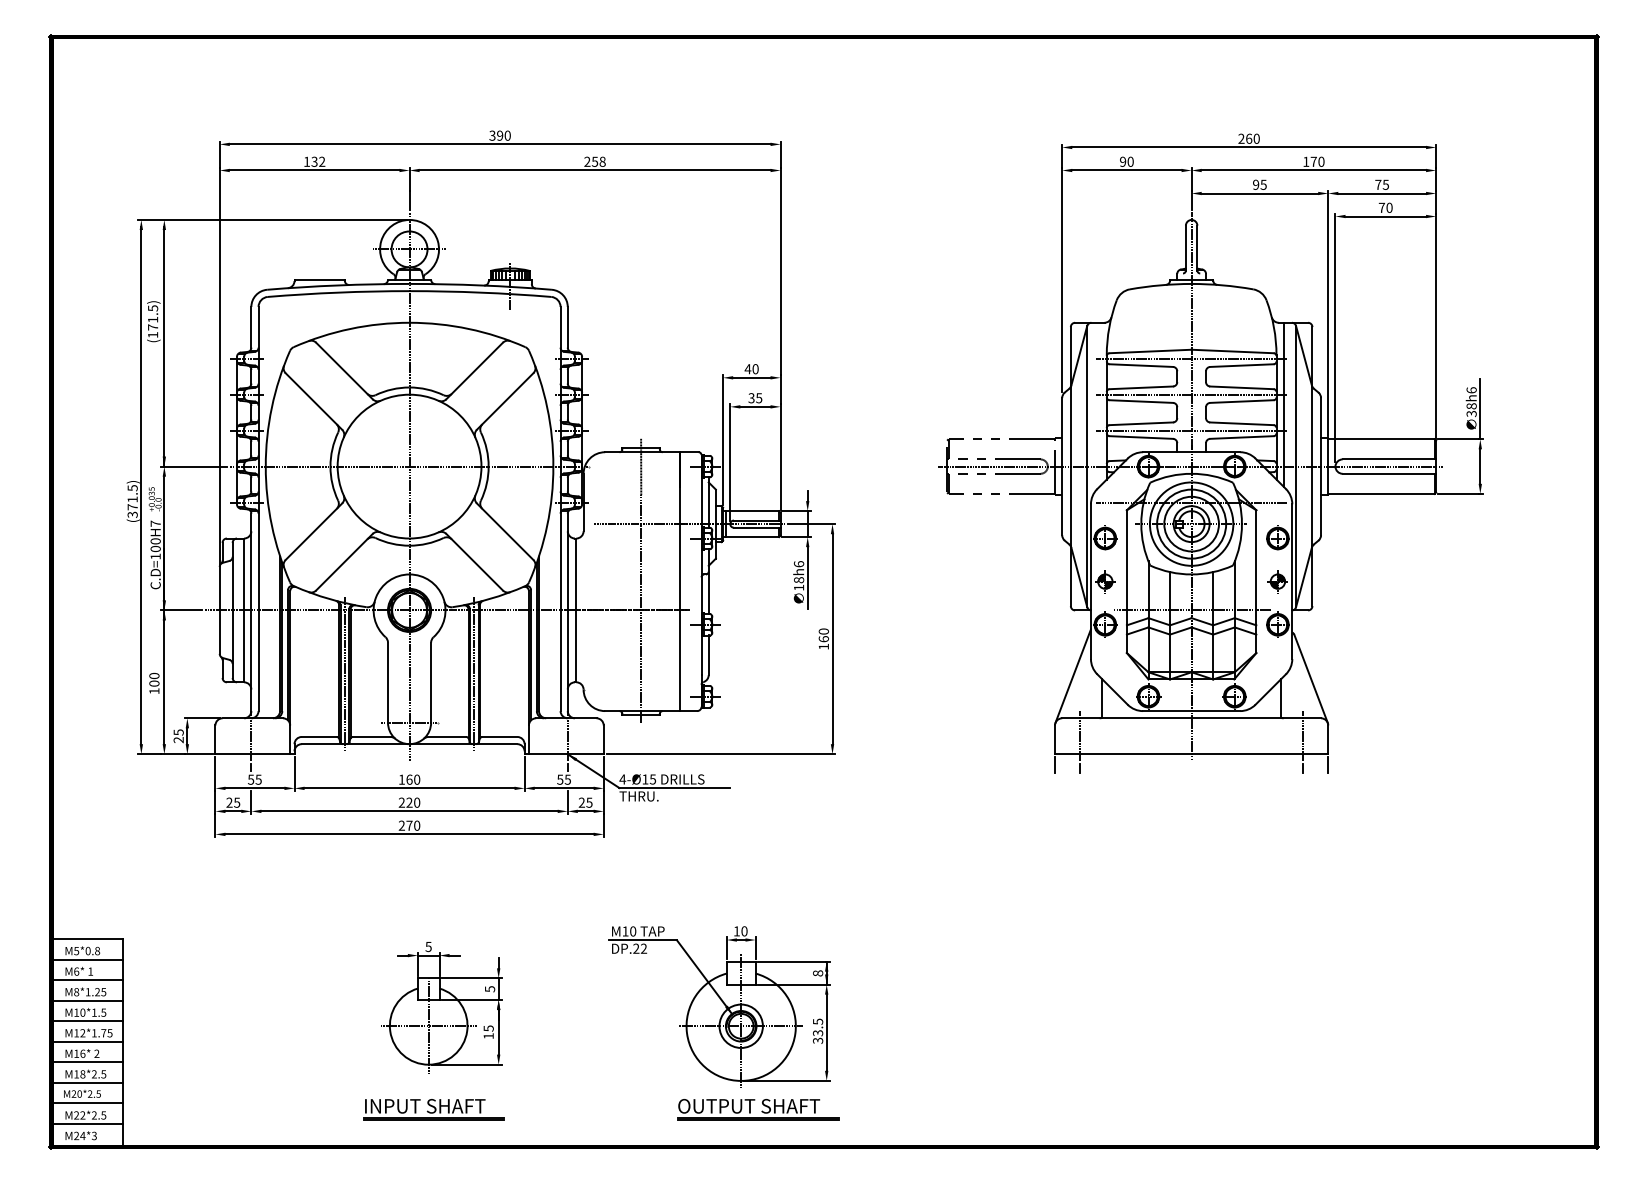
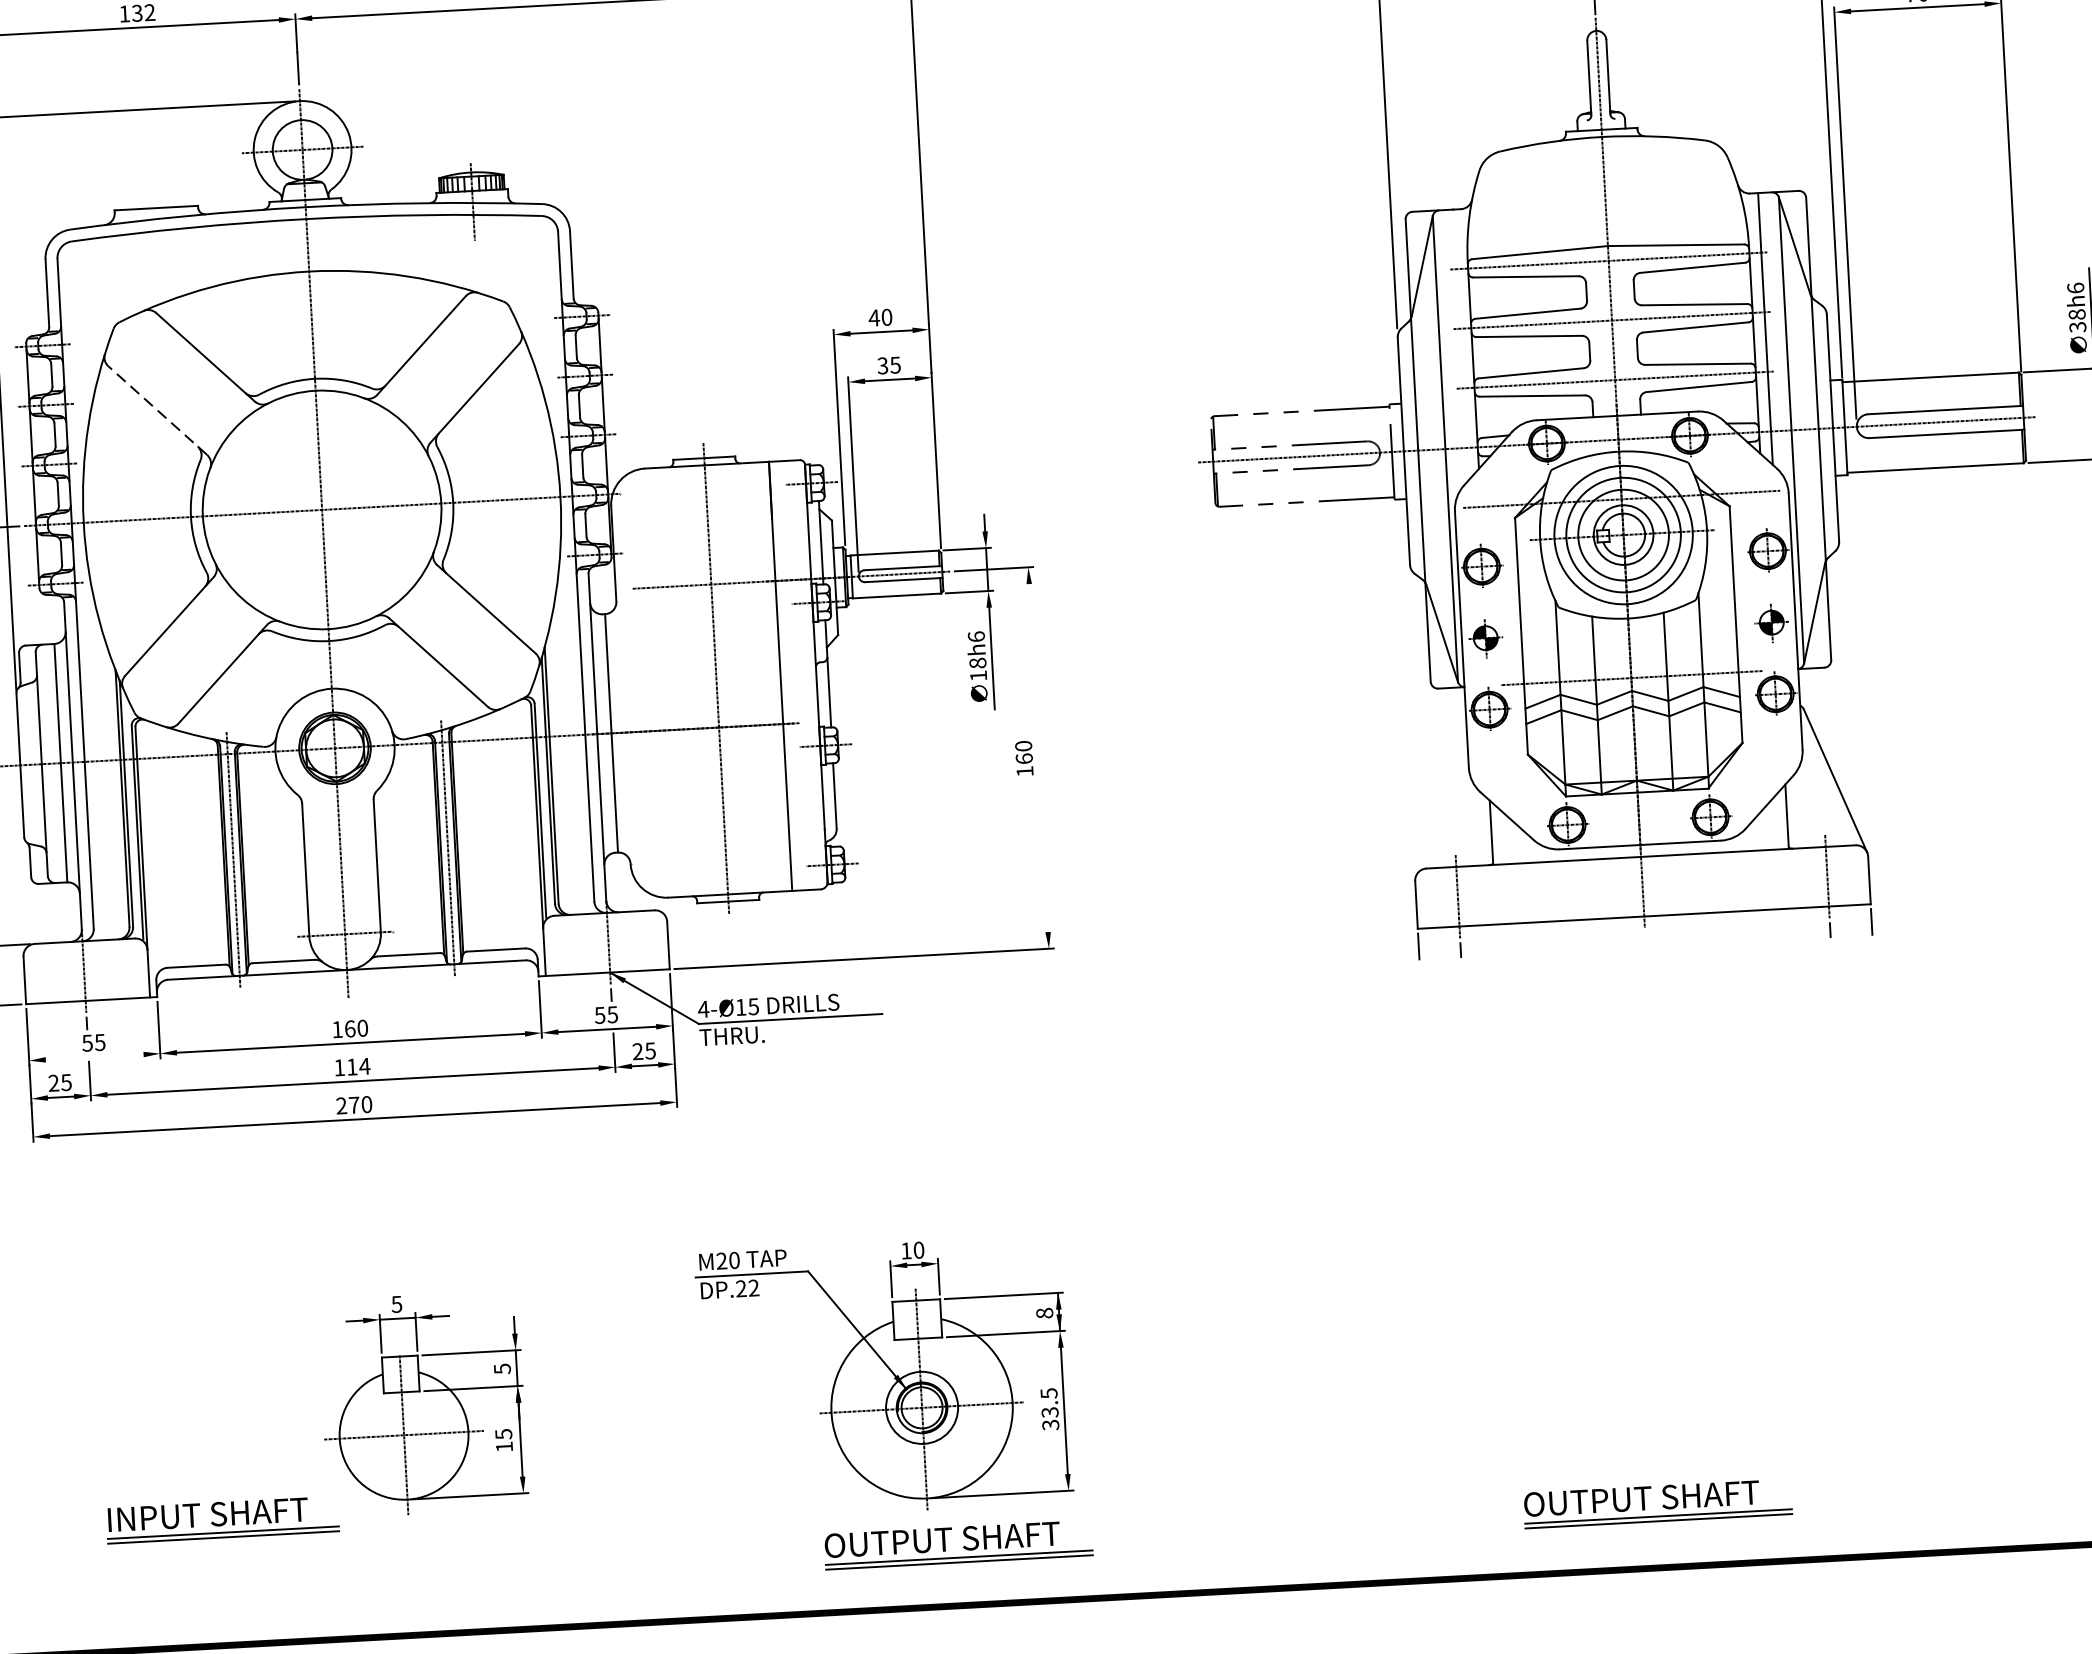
line: (313, 401) -> (157, 410), solid -> dashed
line: (832, 639) -> (1038, 758), removed
line: (1072, 675) -> (1439, 796), removed
line: (254, 788) -> (93, 1057), removed
text: (409, 802) -> (352, 1066), 220 -> 114
text: (625, 931) -> (721, 1261), M10 -> M20
part: (1180, 1107) -> (1657, 1503), added
part: (433, 1109) -> (222, 1519), moved

